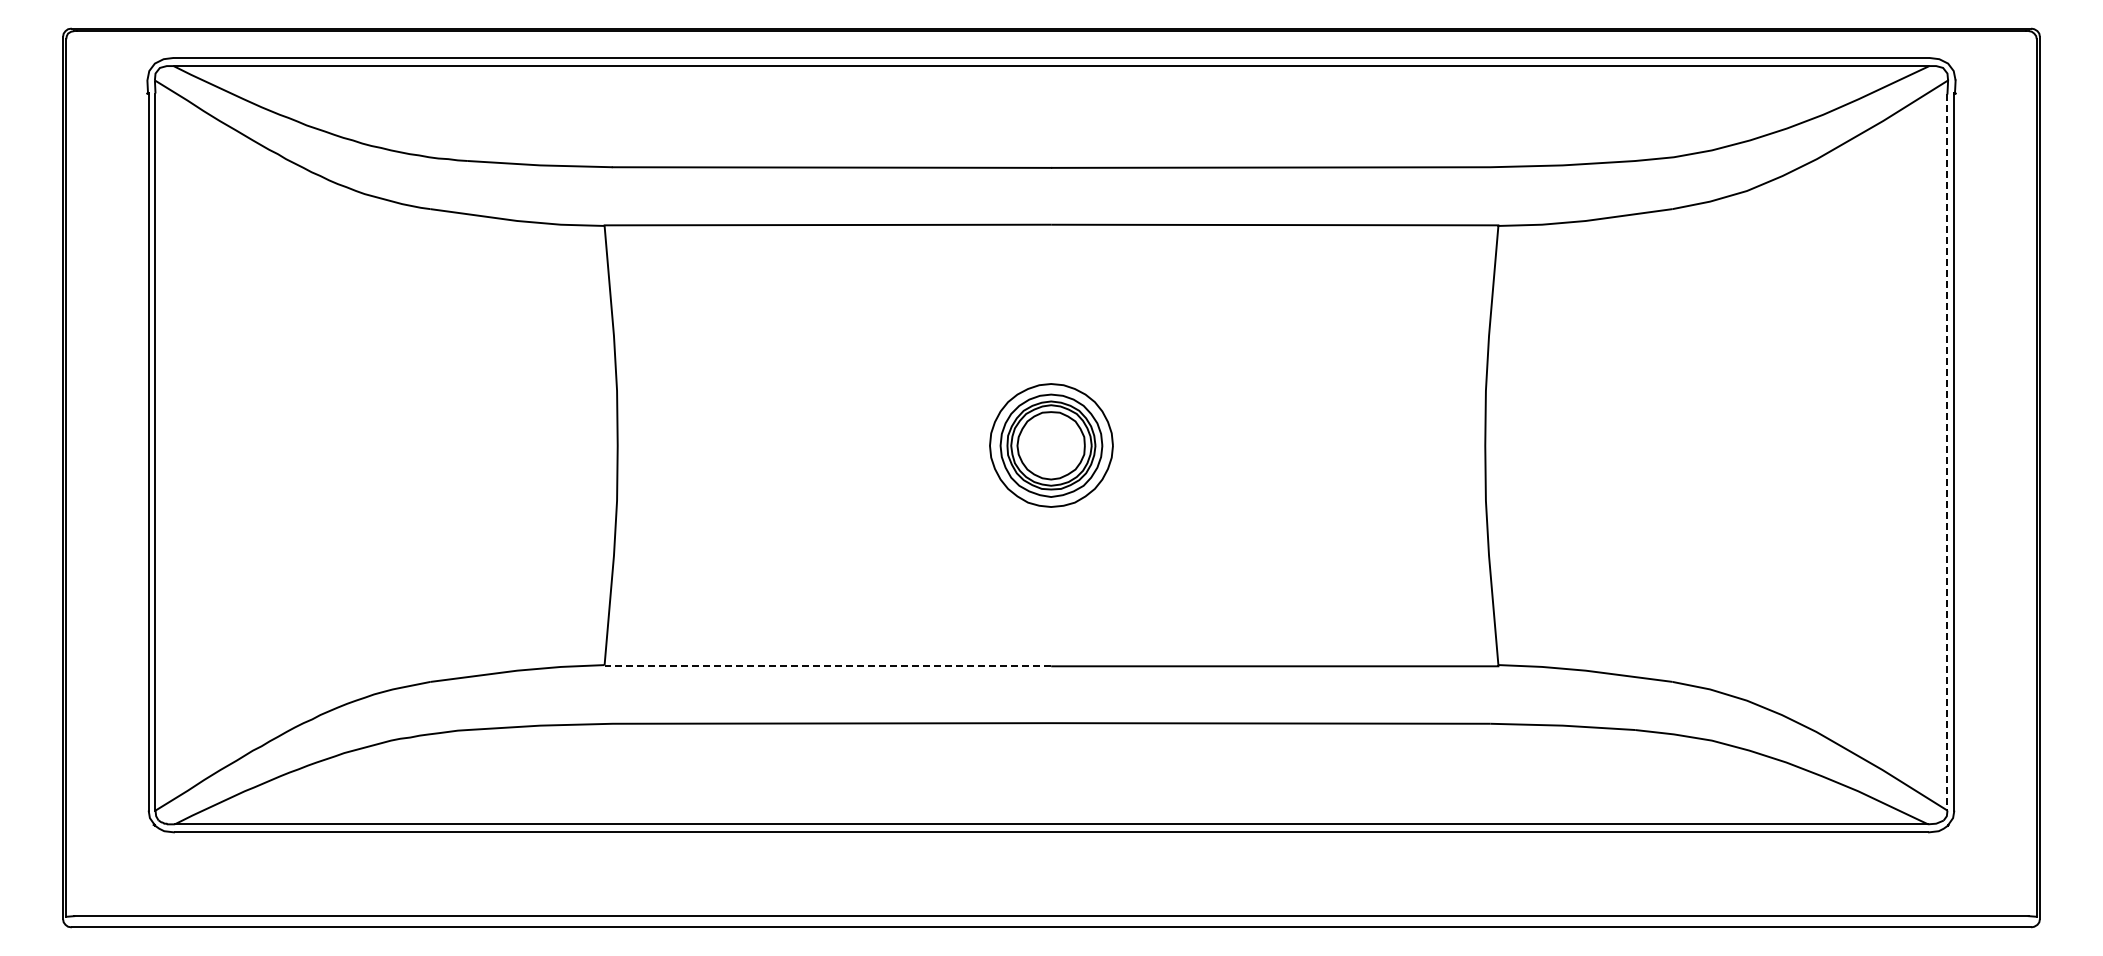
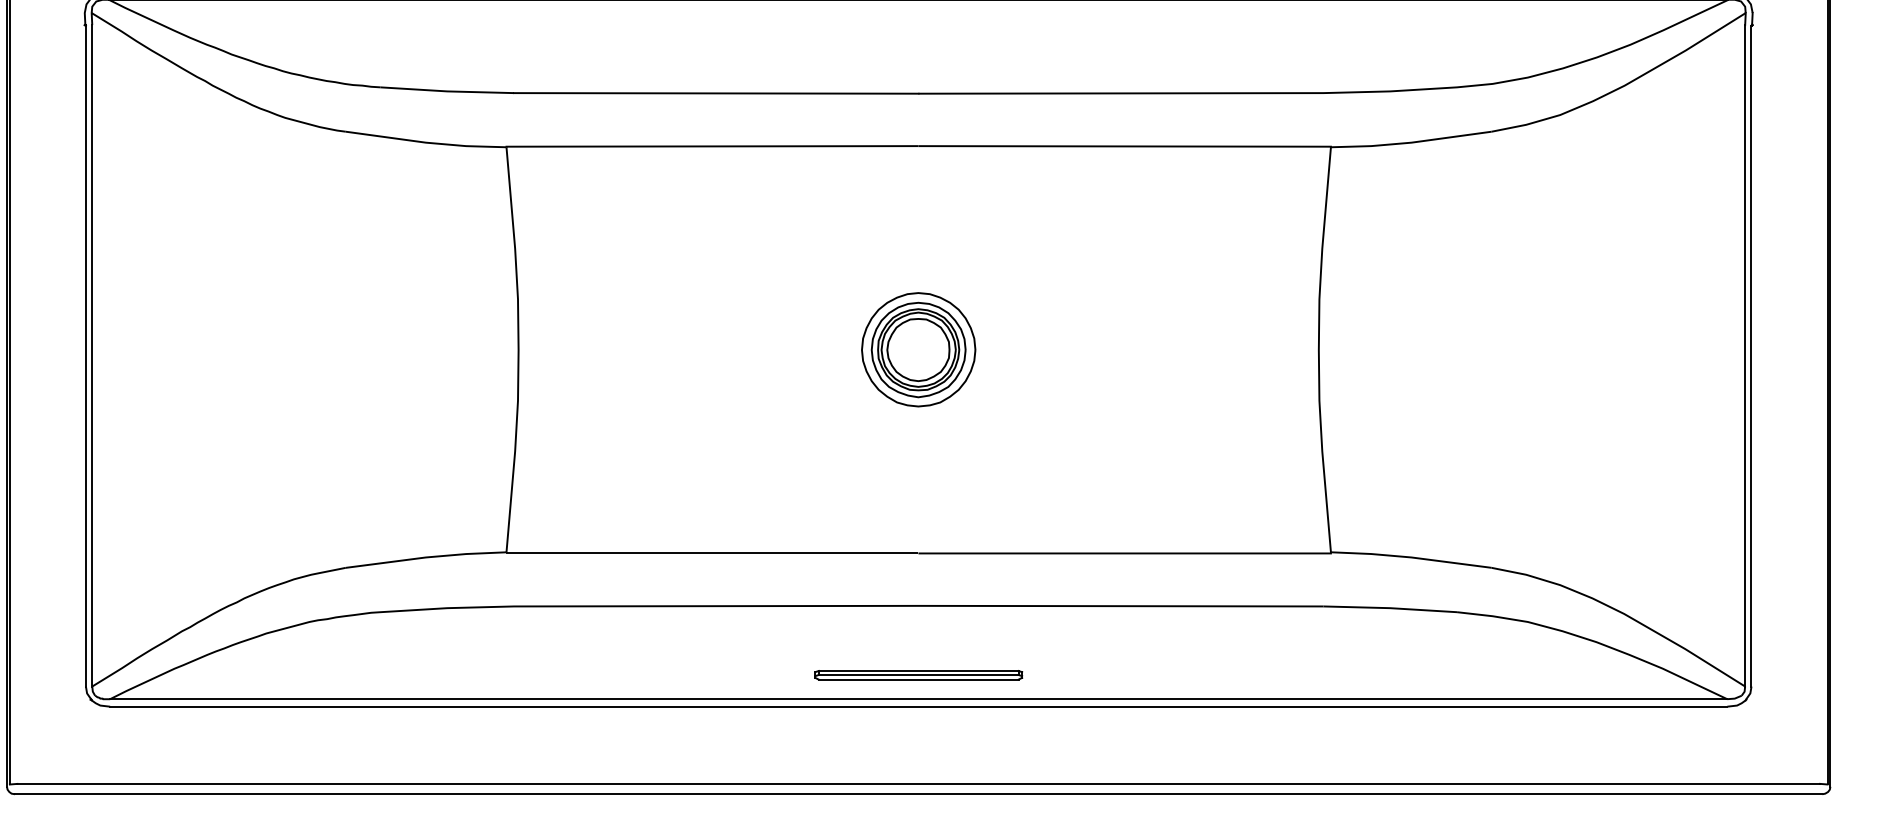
line: (1947, 452) -> (1745, 356), dashed -> solid
line: (826, 666) -> (711, 553), dashed -> solid
part: (1051, 798) -> (918, 675), added

